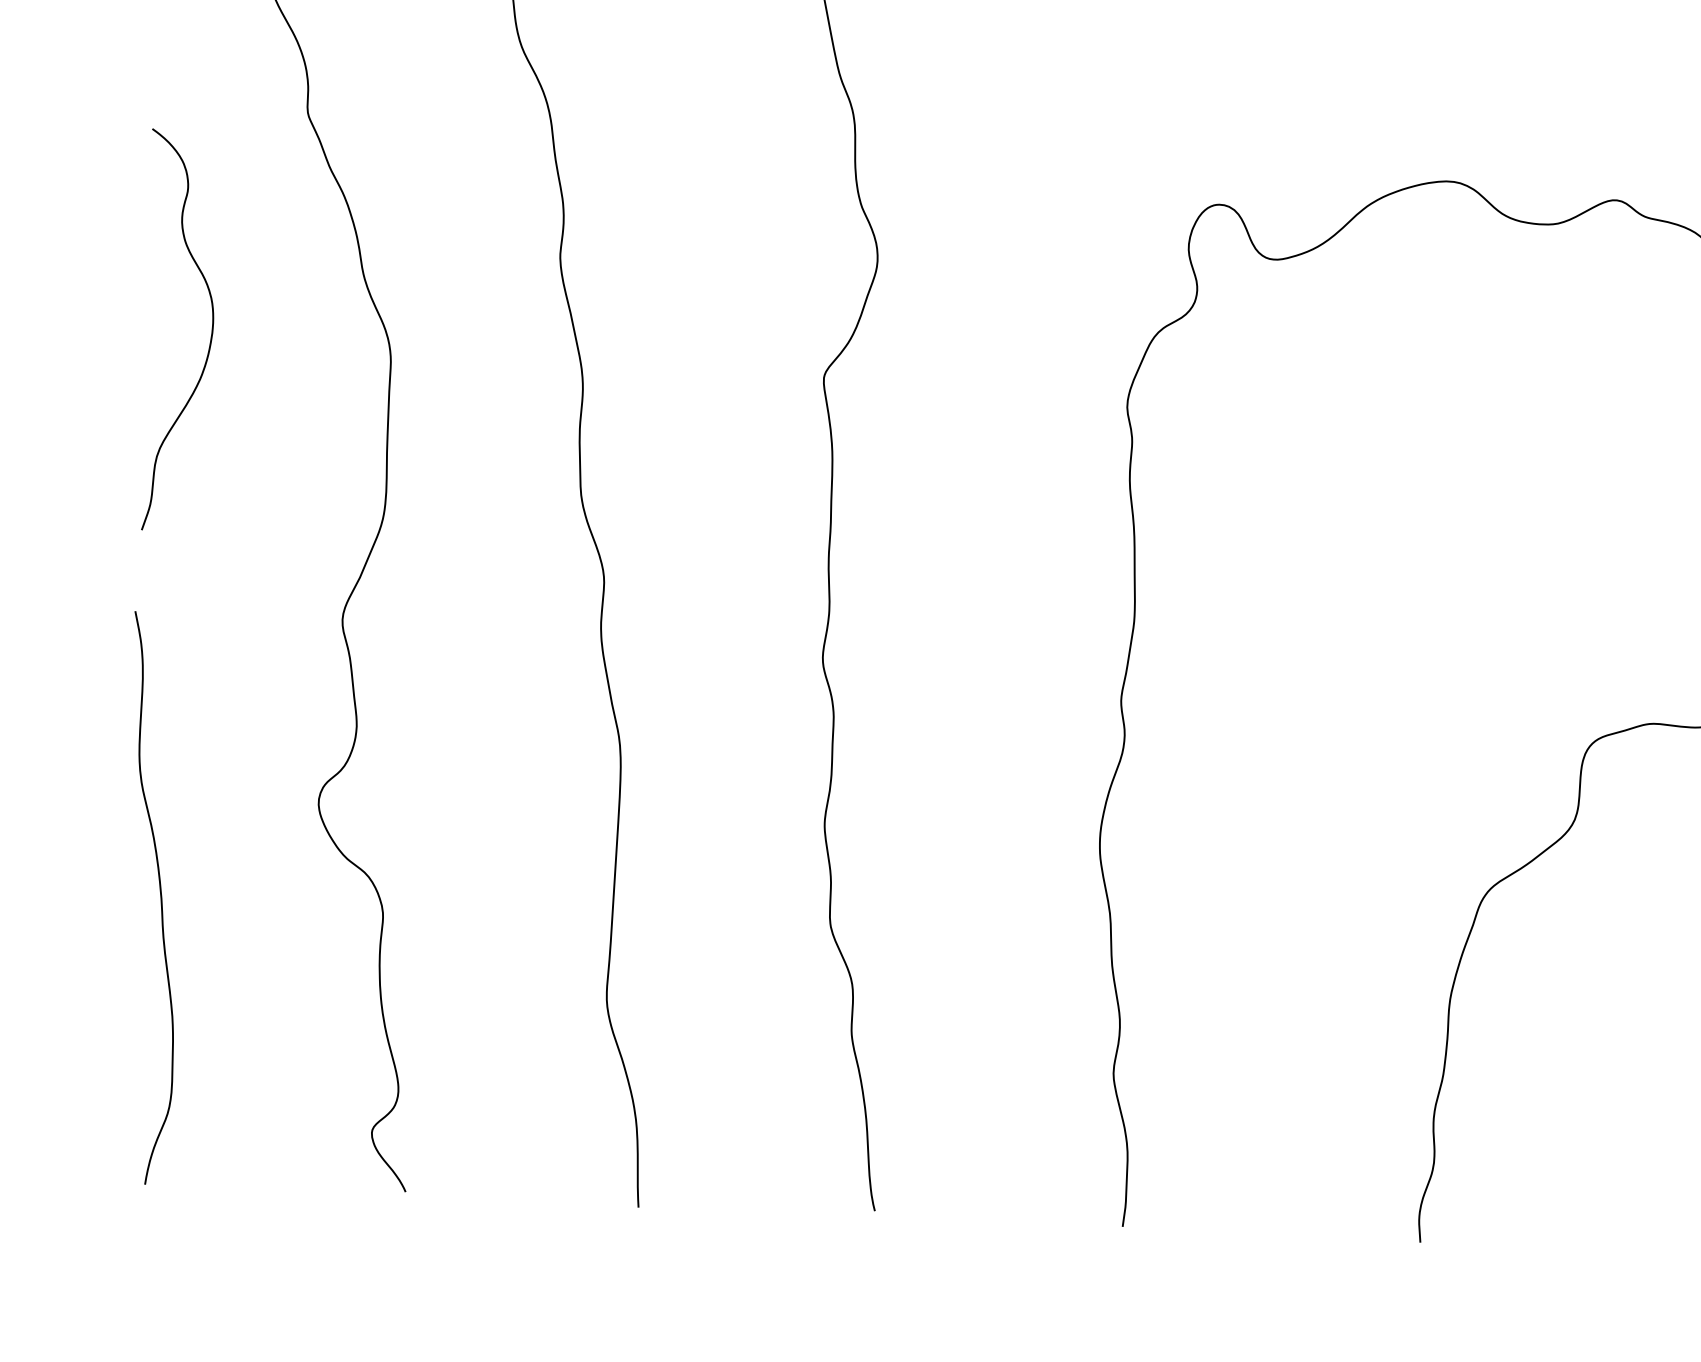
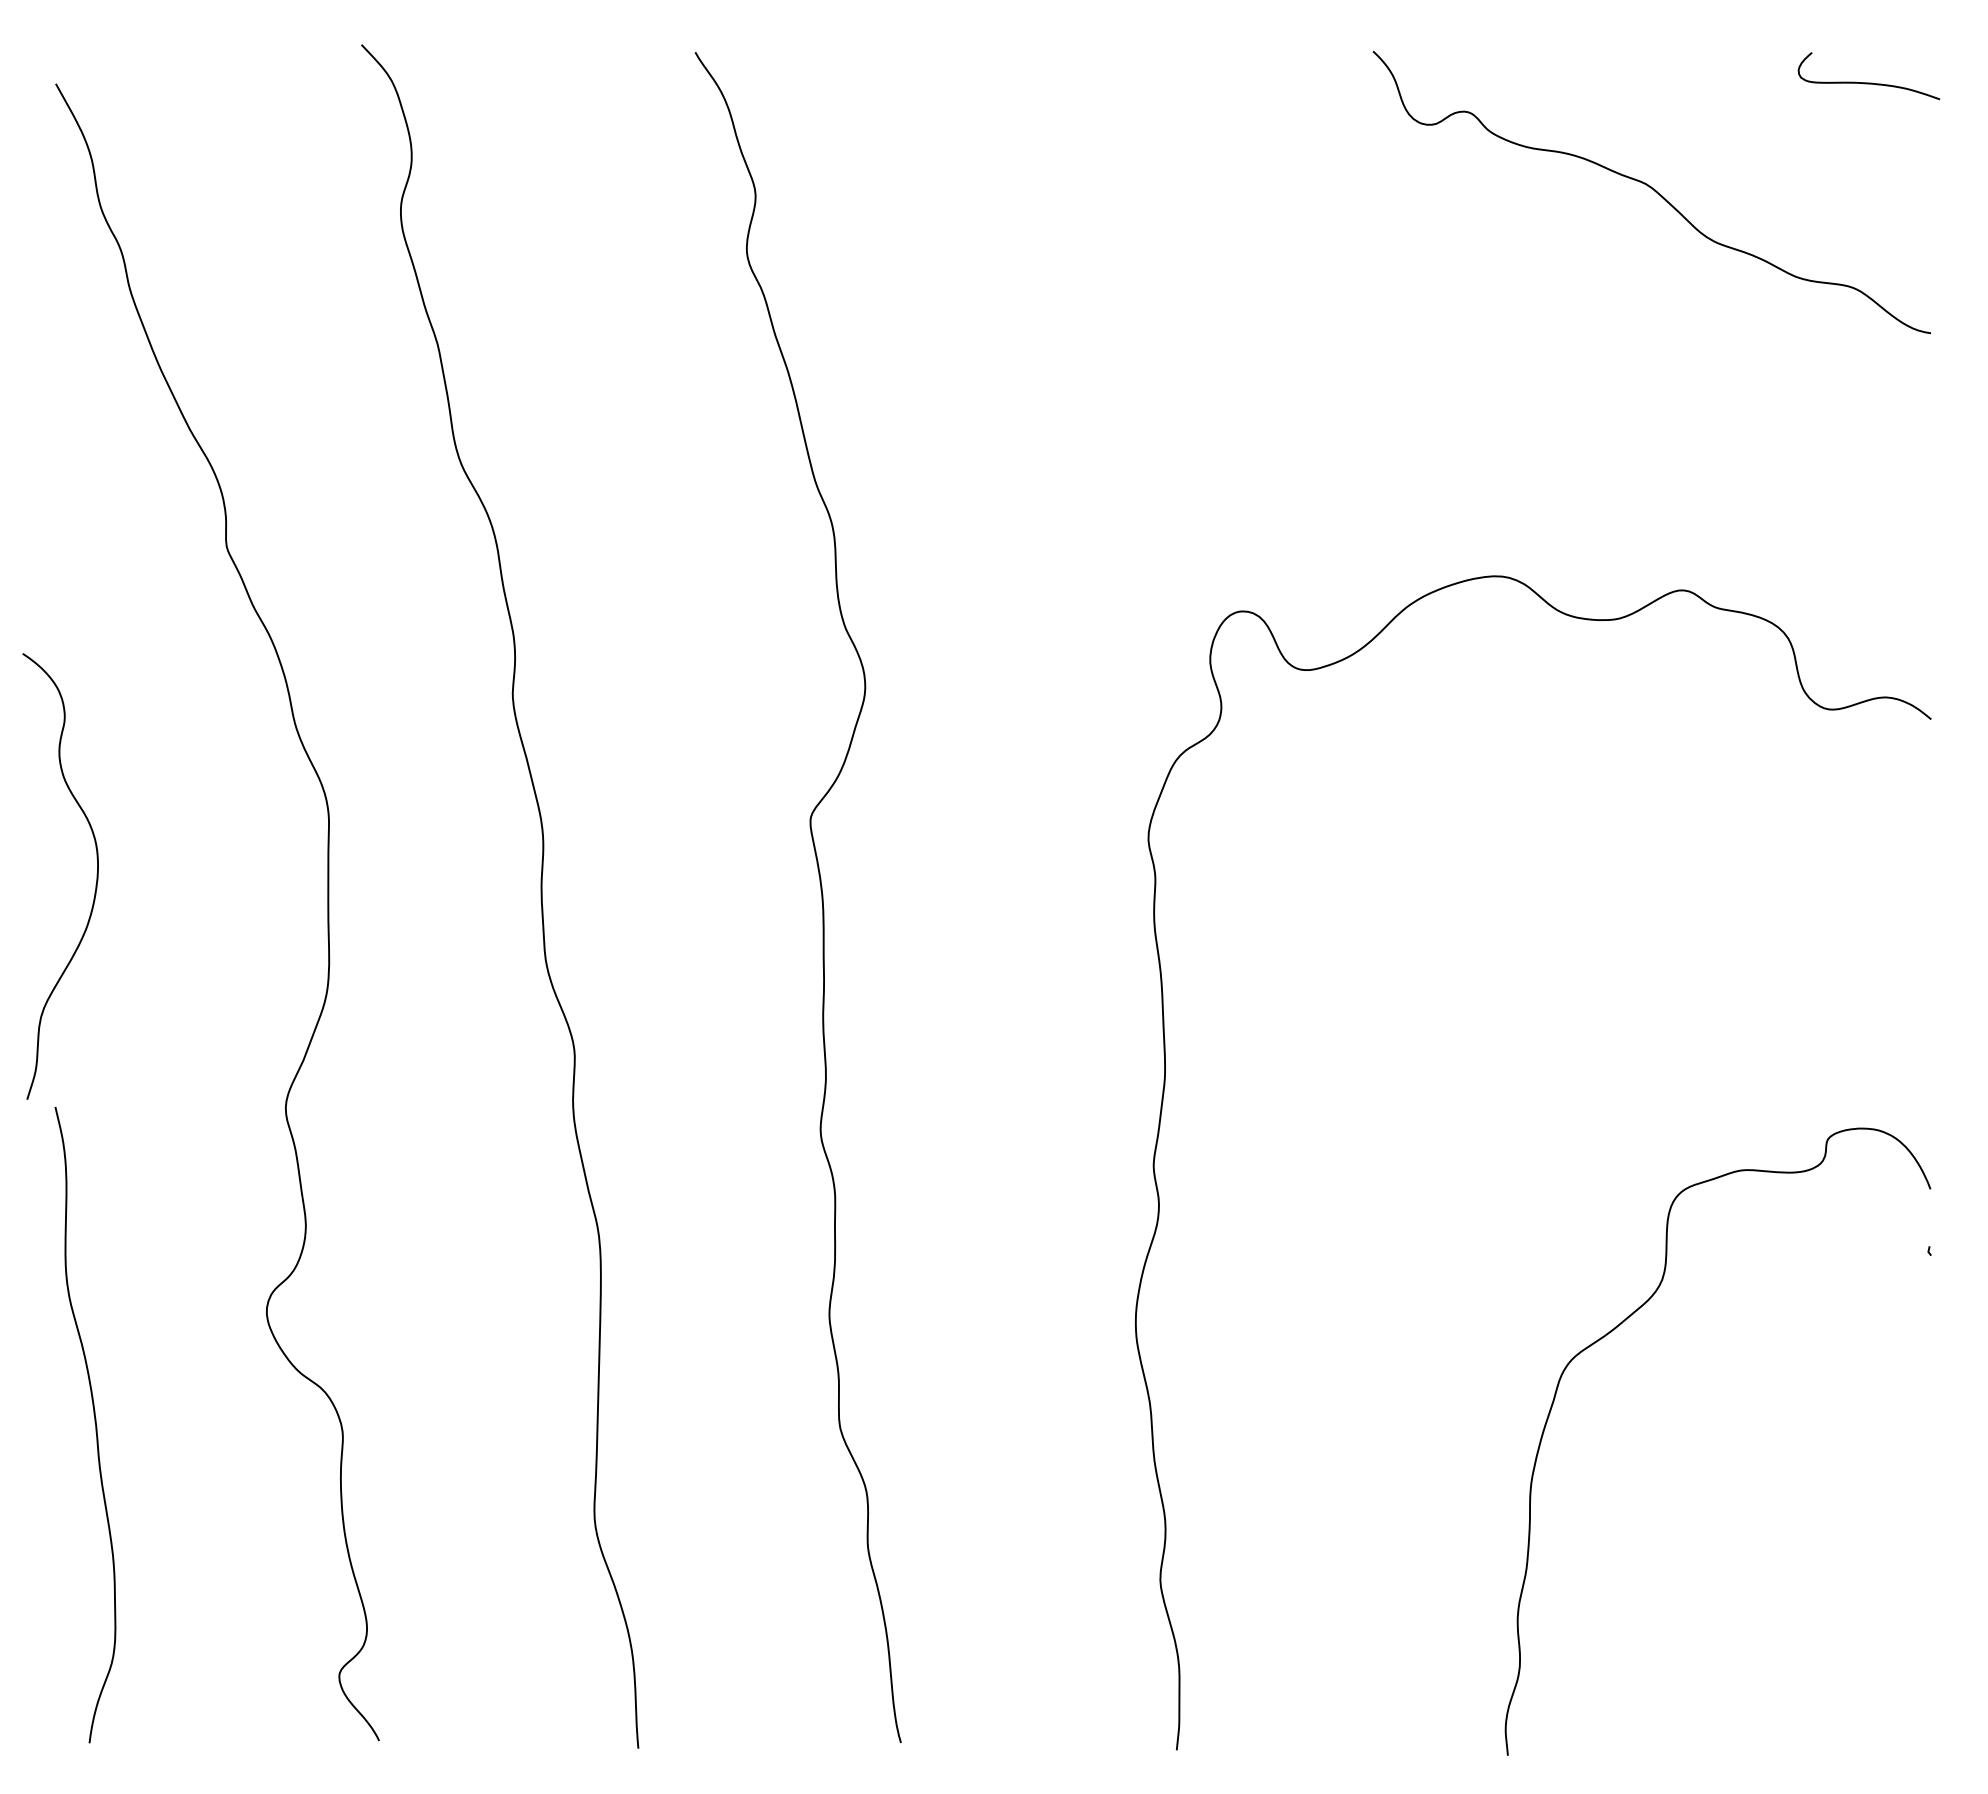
curve: (210, 338) -> (95, 884), moved

